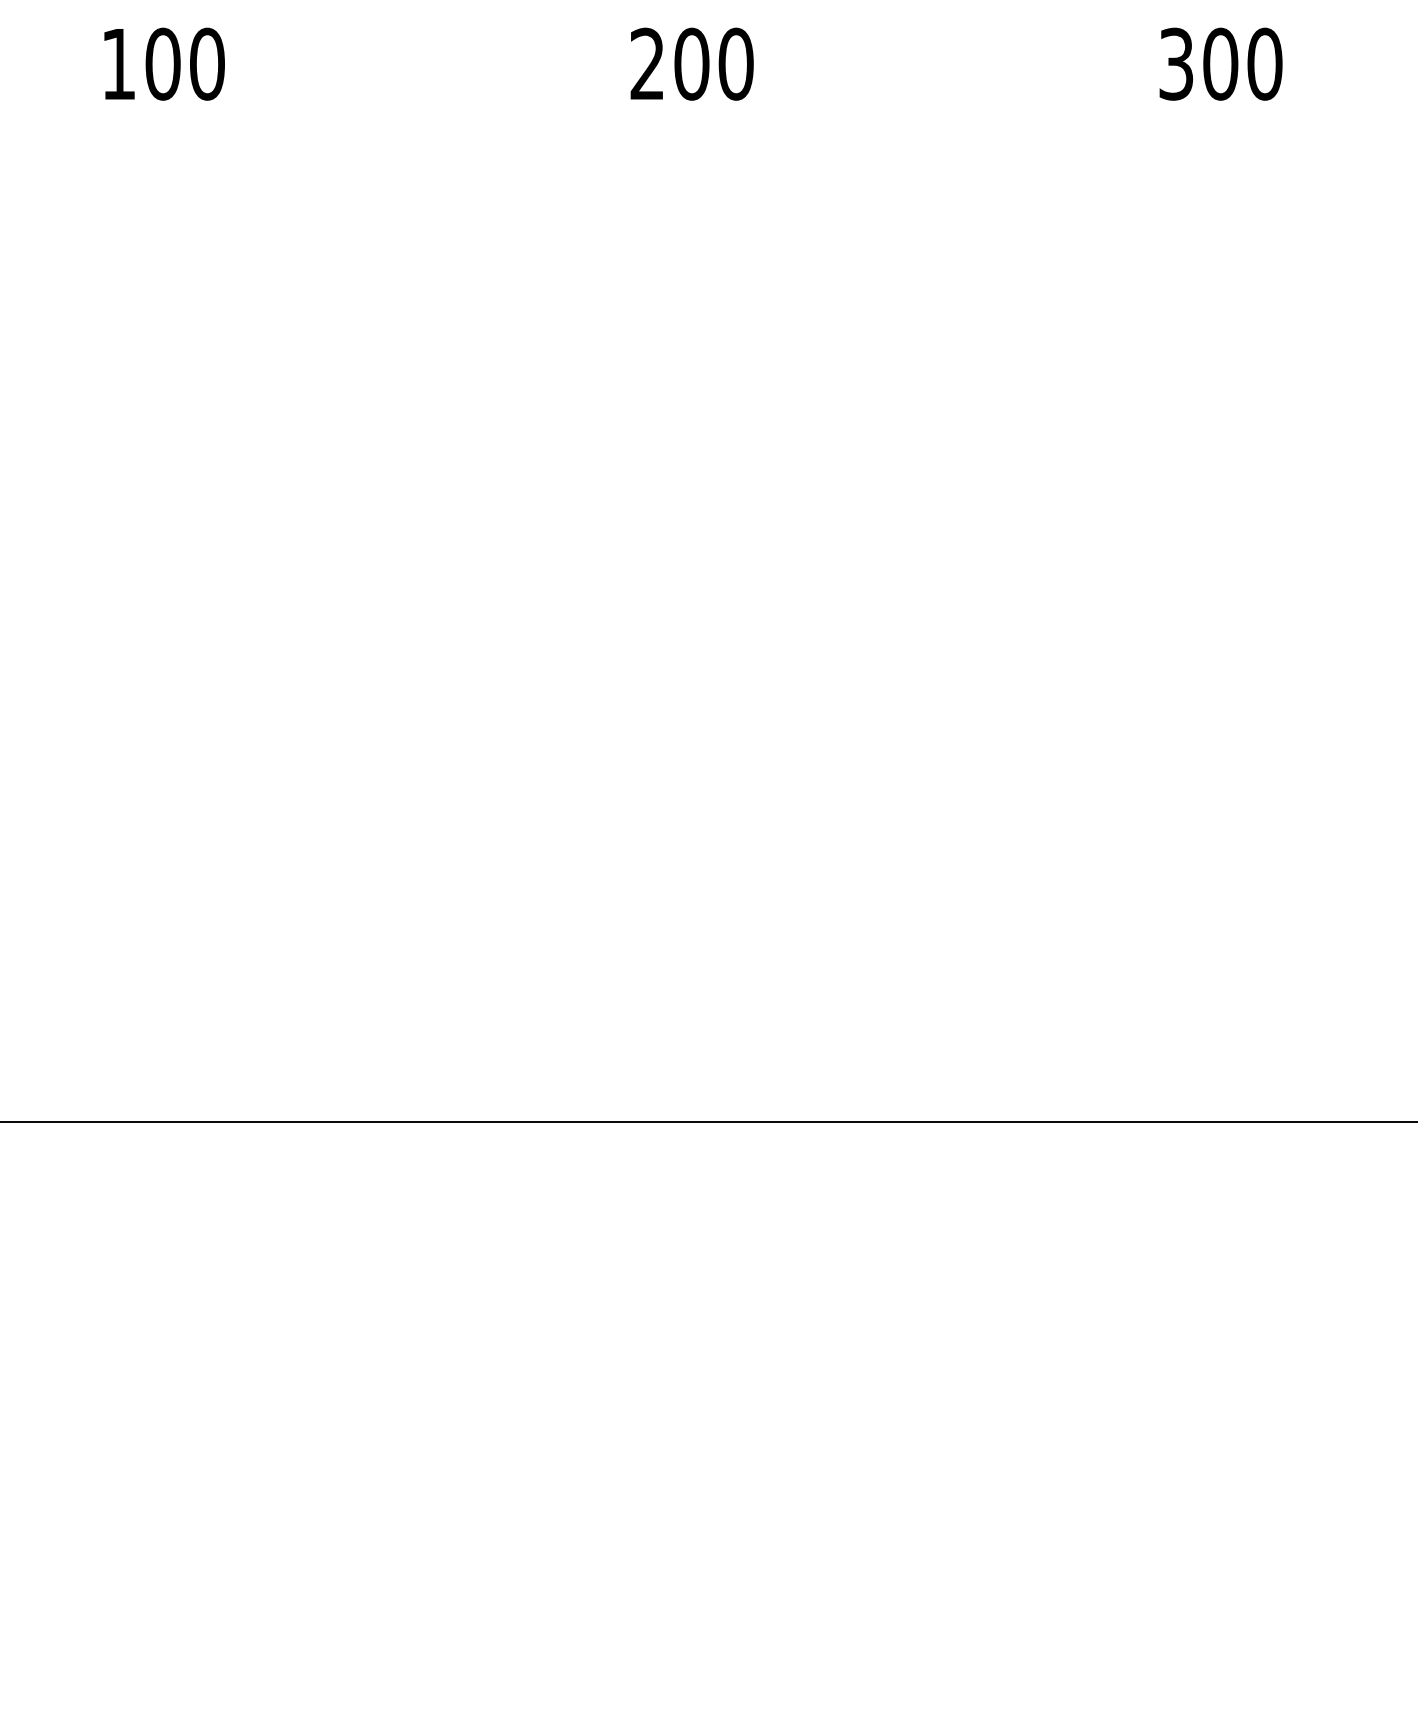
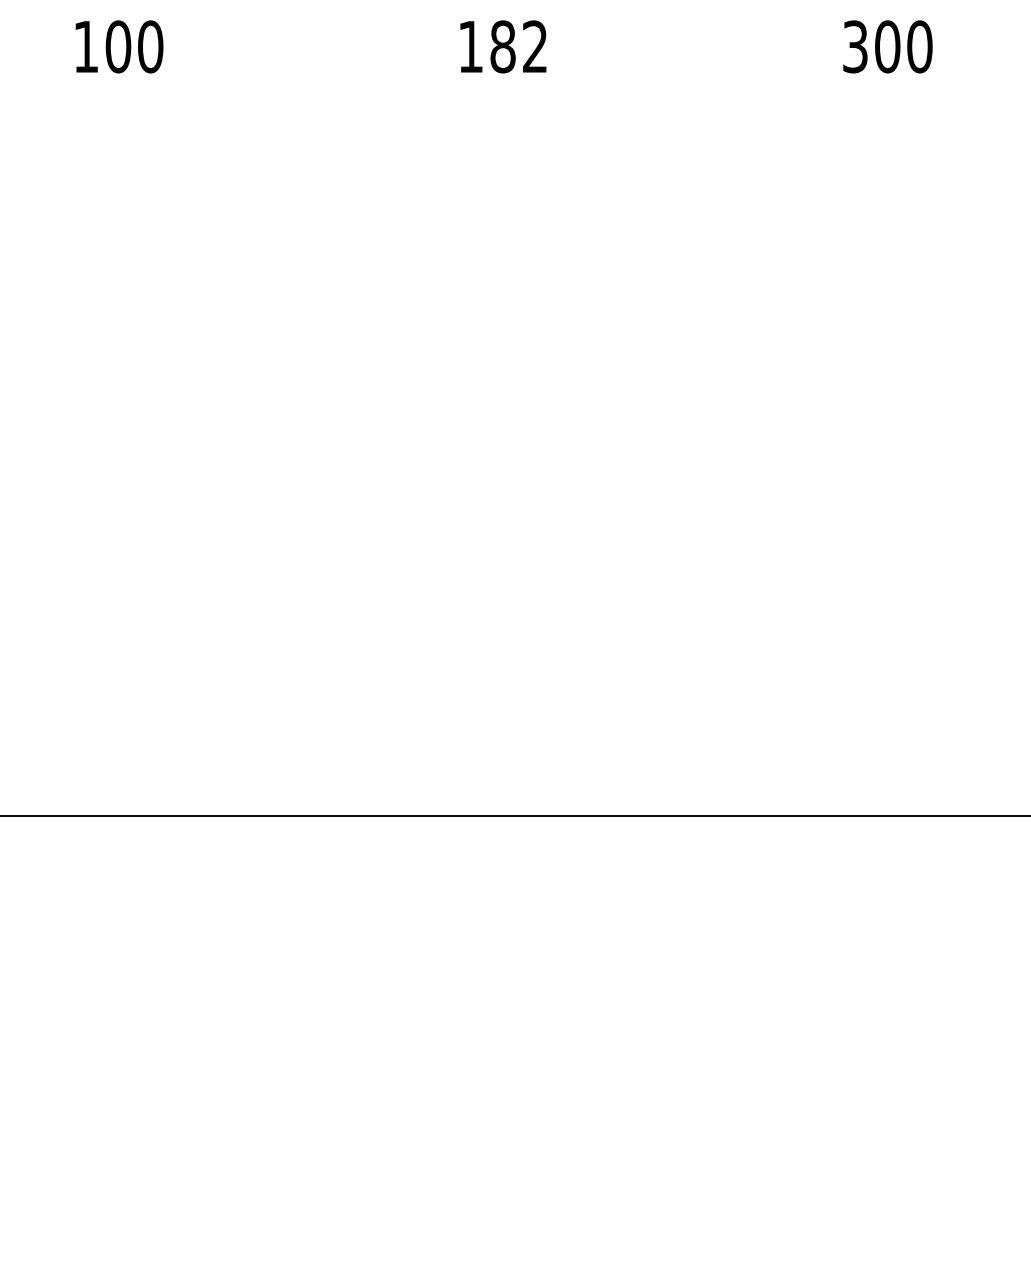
text: (691, 63) -> (502, 46), 200 -> 182

